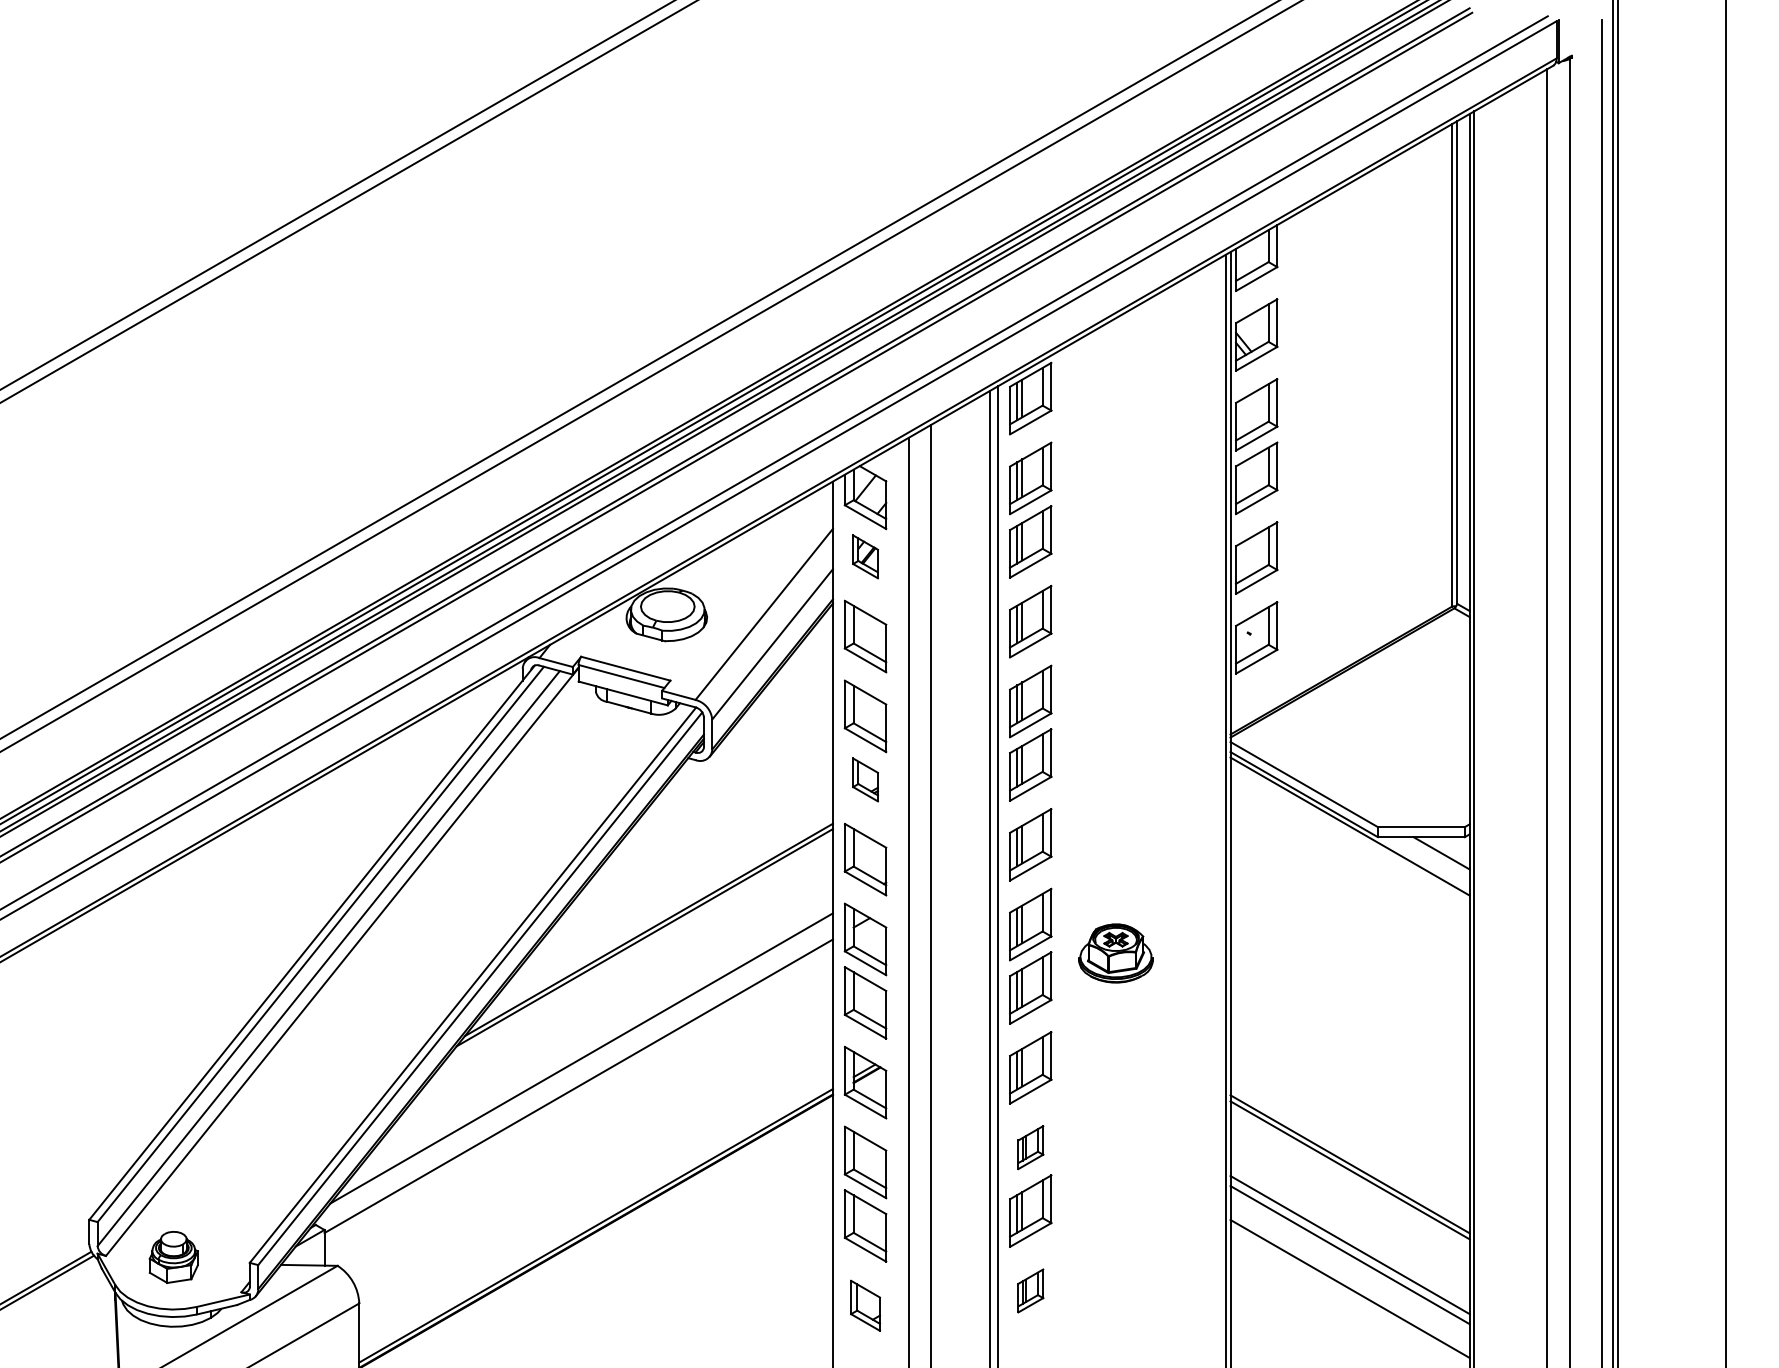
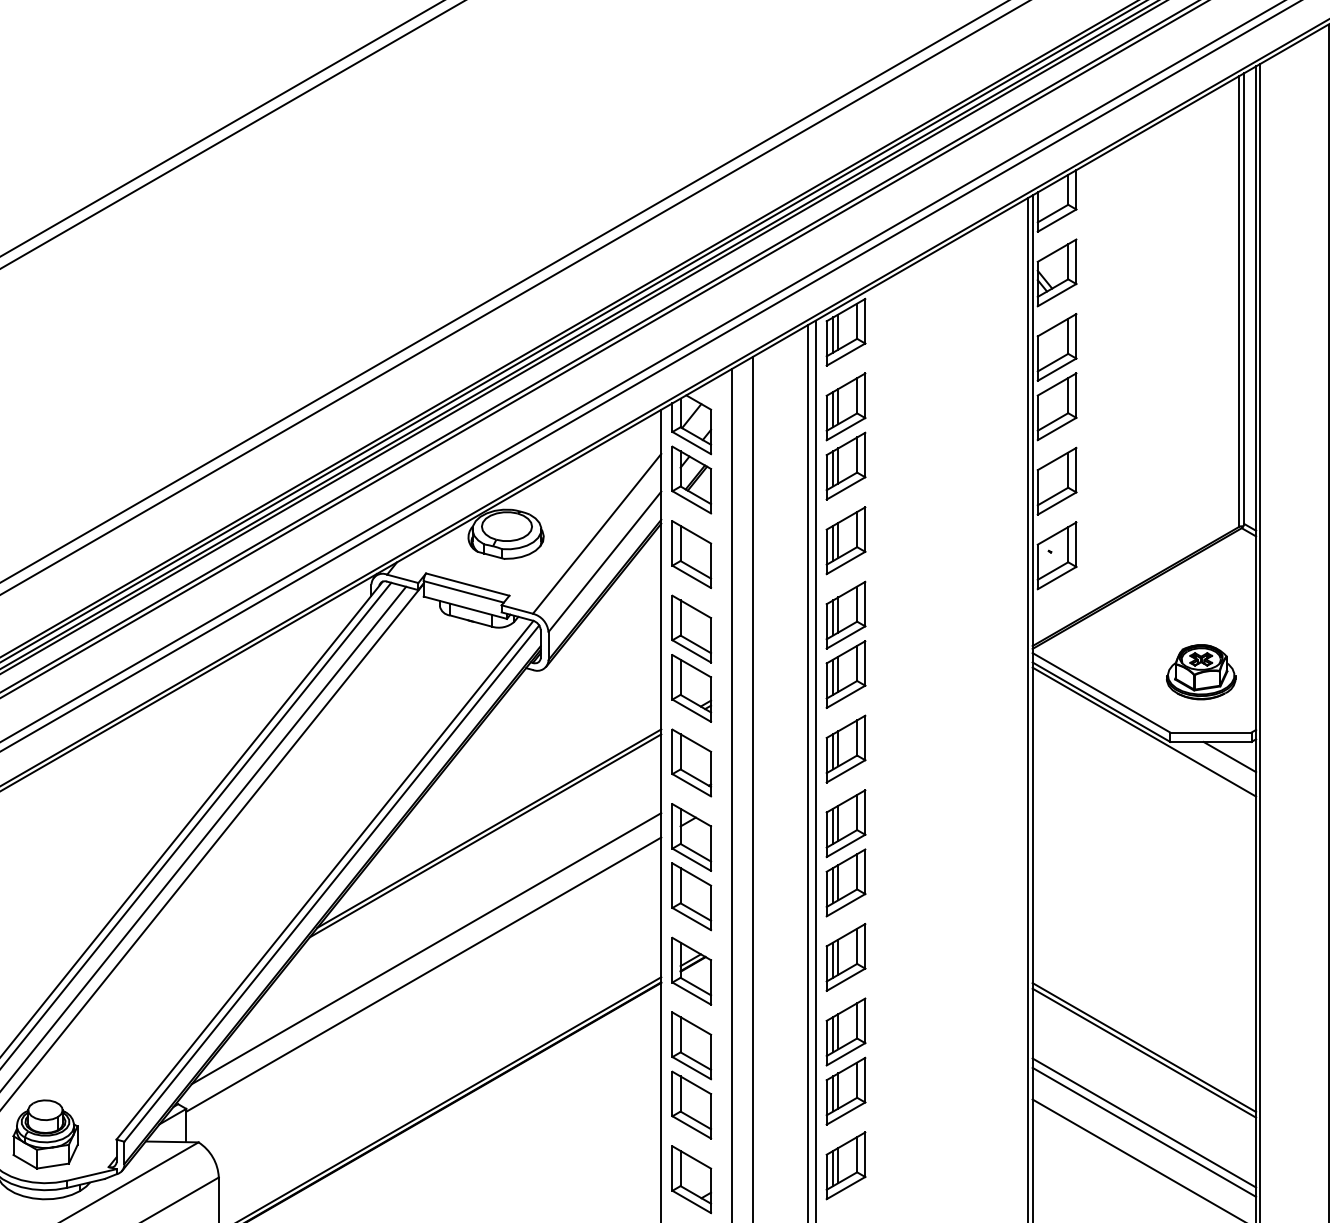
part: (865, 556) -> (691, 479), size x1.67
part: (865, 779) -> (691, 688), size x1.67
part: (1115, 953) -> (1200, 672), moved
part: (1030, 1147) -> (845, 1031), size x1.67
part: (173, 1257) -> (45, 1134), size x1.43
part: (1030, 1290) -> (845, 1165), size x1.67
part: (865, 1305) -> (691, 1179), size x1.43

